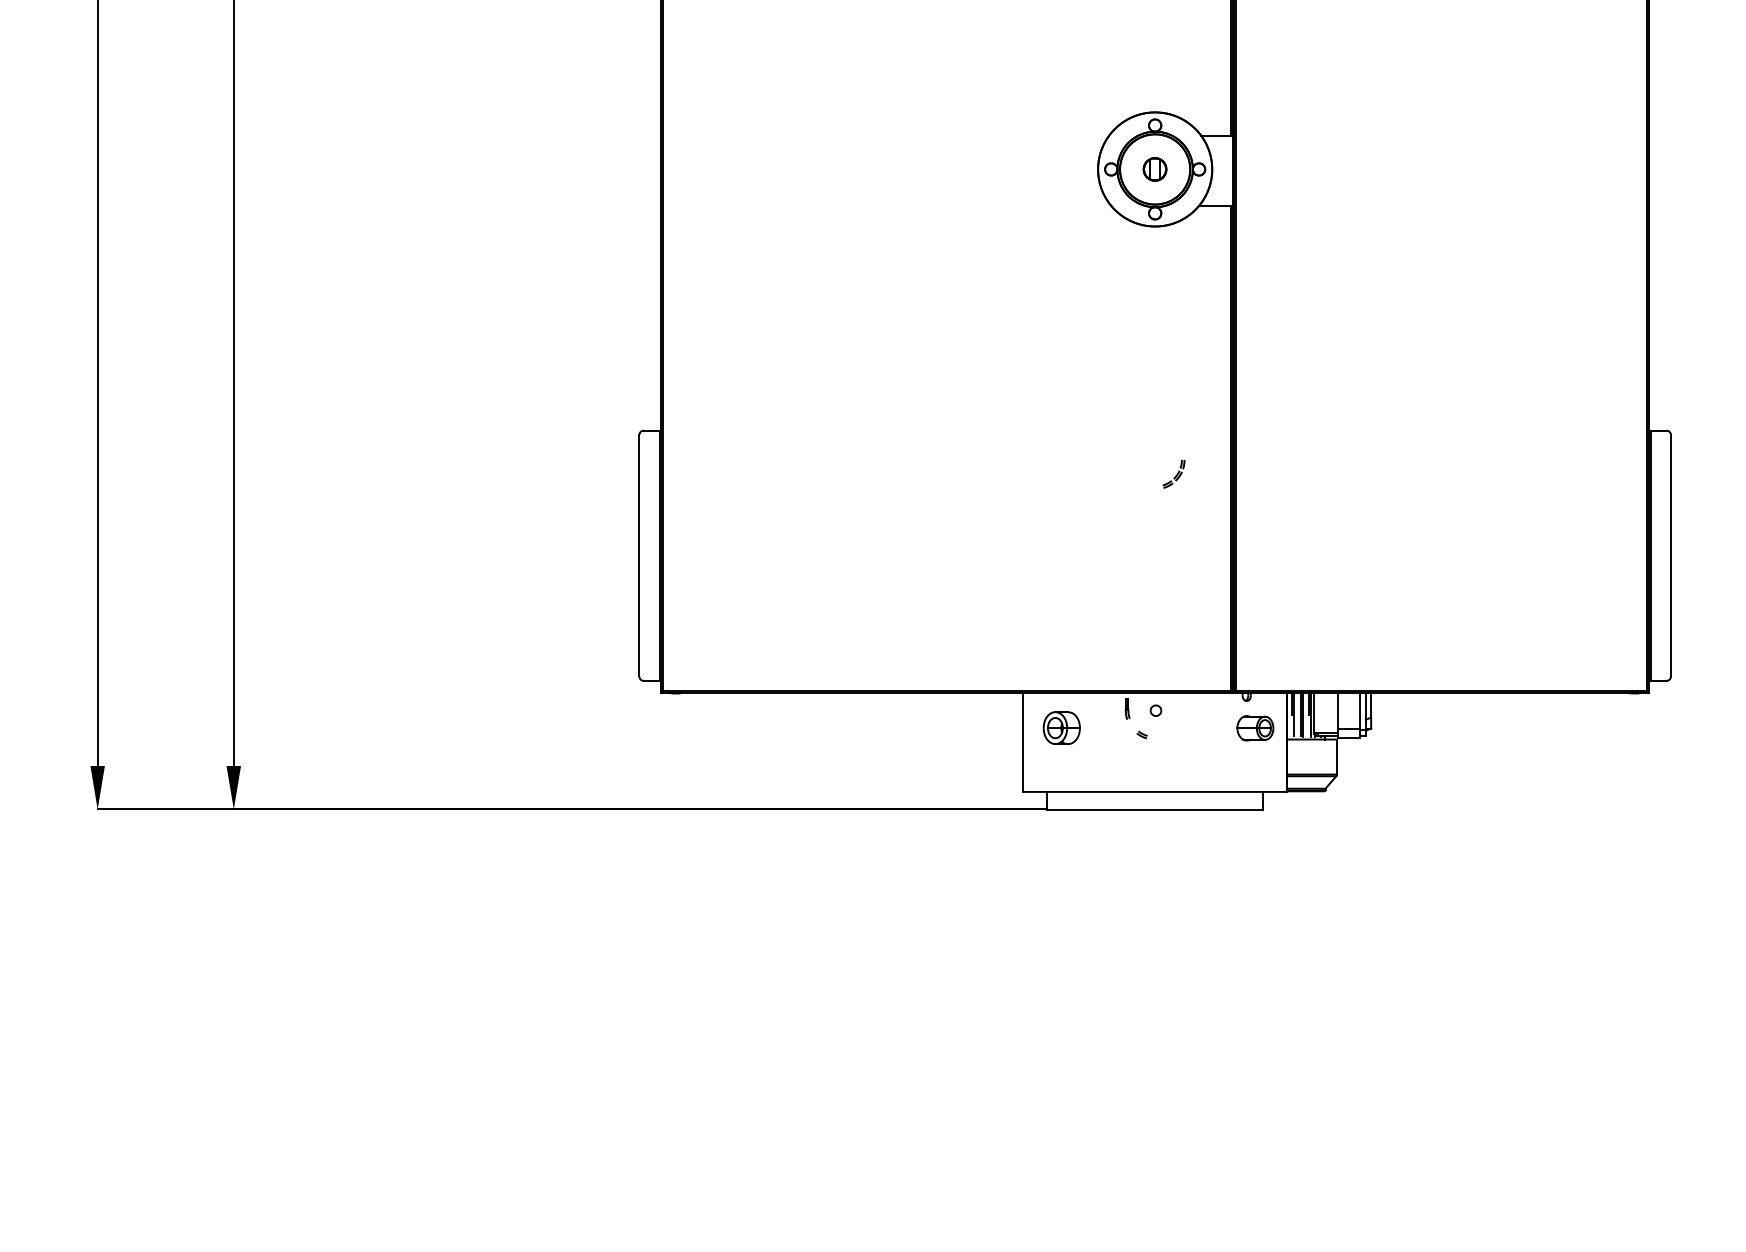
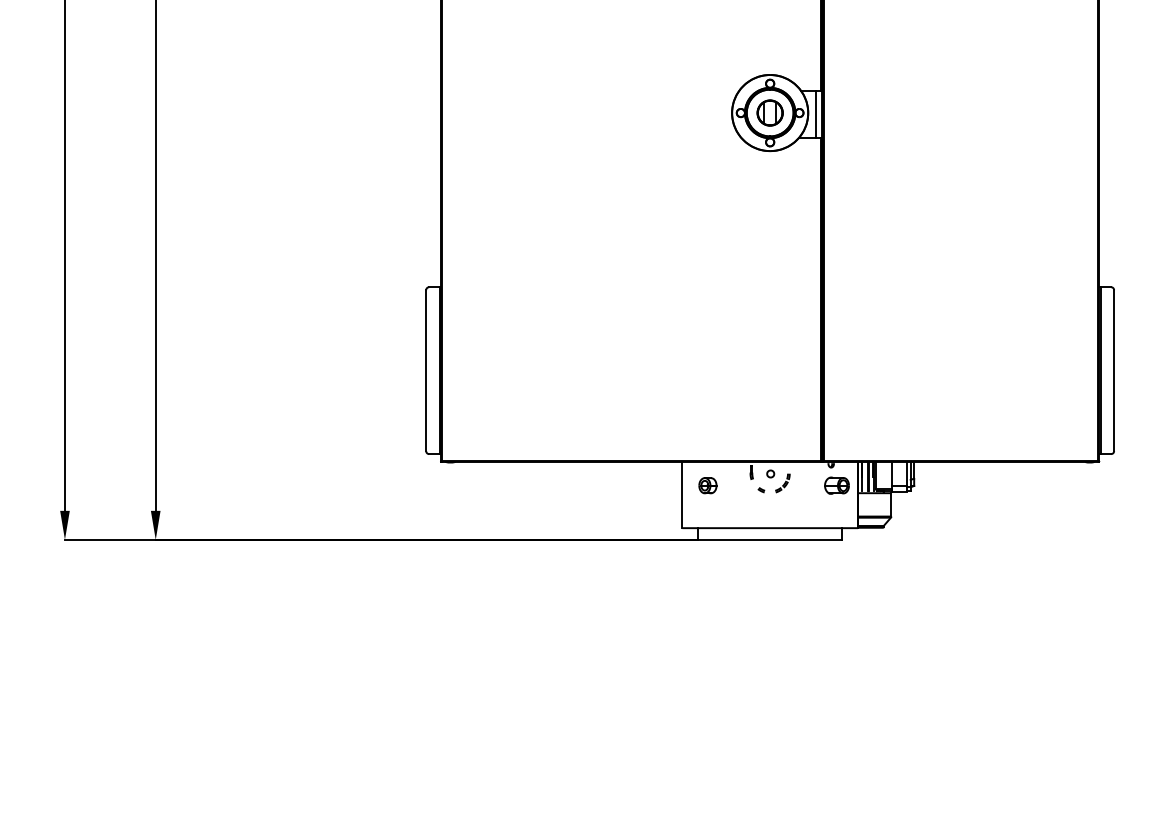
part: (1154, 168) -> (769, 112), size x1.67
line: (1223, 170) -> (815, 113), added
part: (1173, 474) -> (782, 483), moved
part: (1061, 727) -> (707, 485), size x0.71

